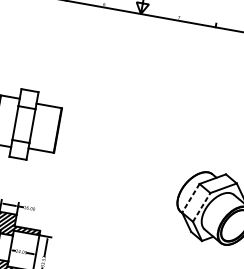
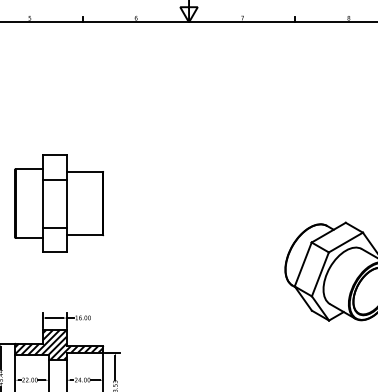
line: (191, 198) -> (303, 264), dashed -> solid
line: (201, 207) -> (320, 274), dashed -> solid

